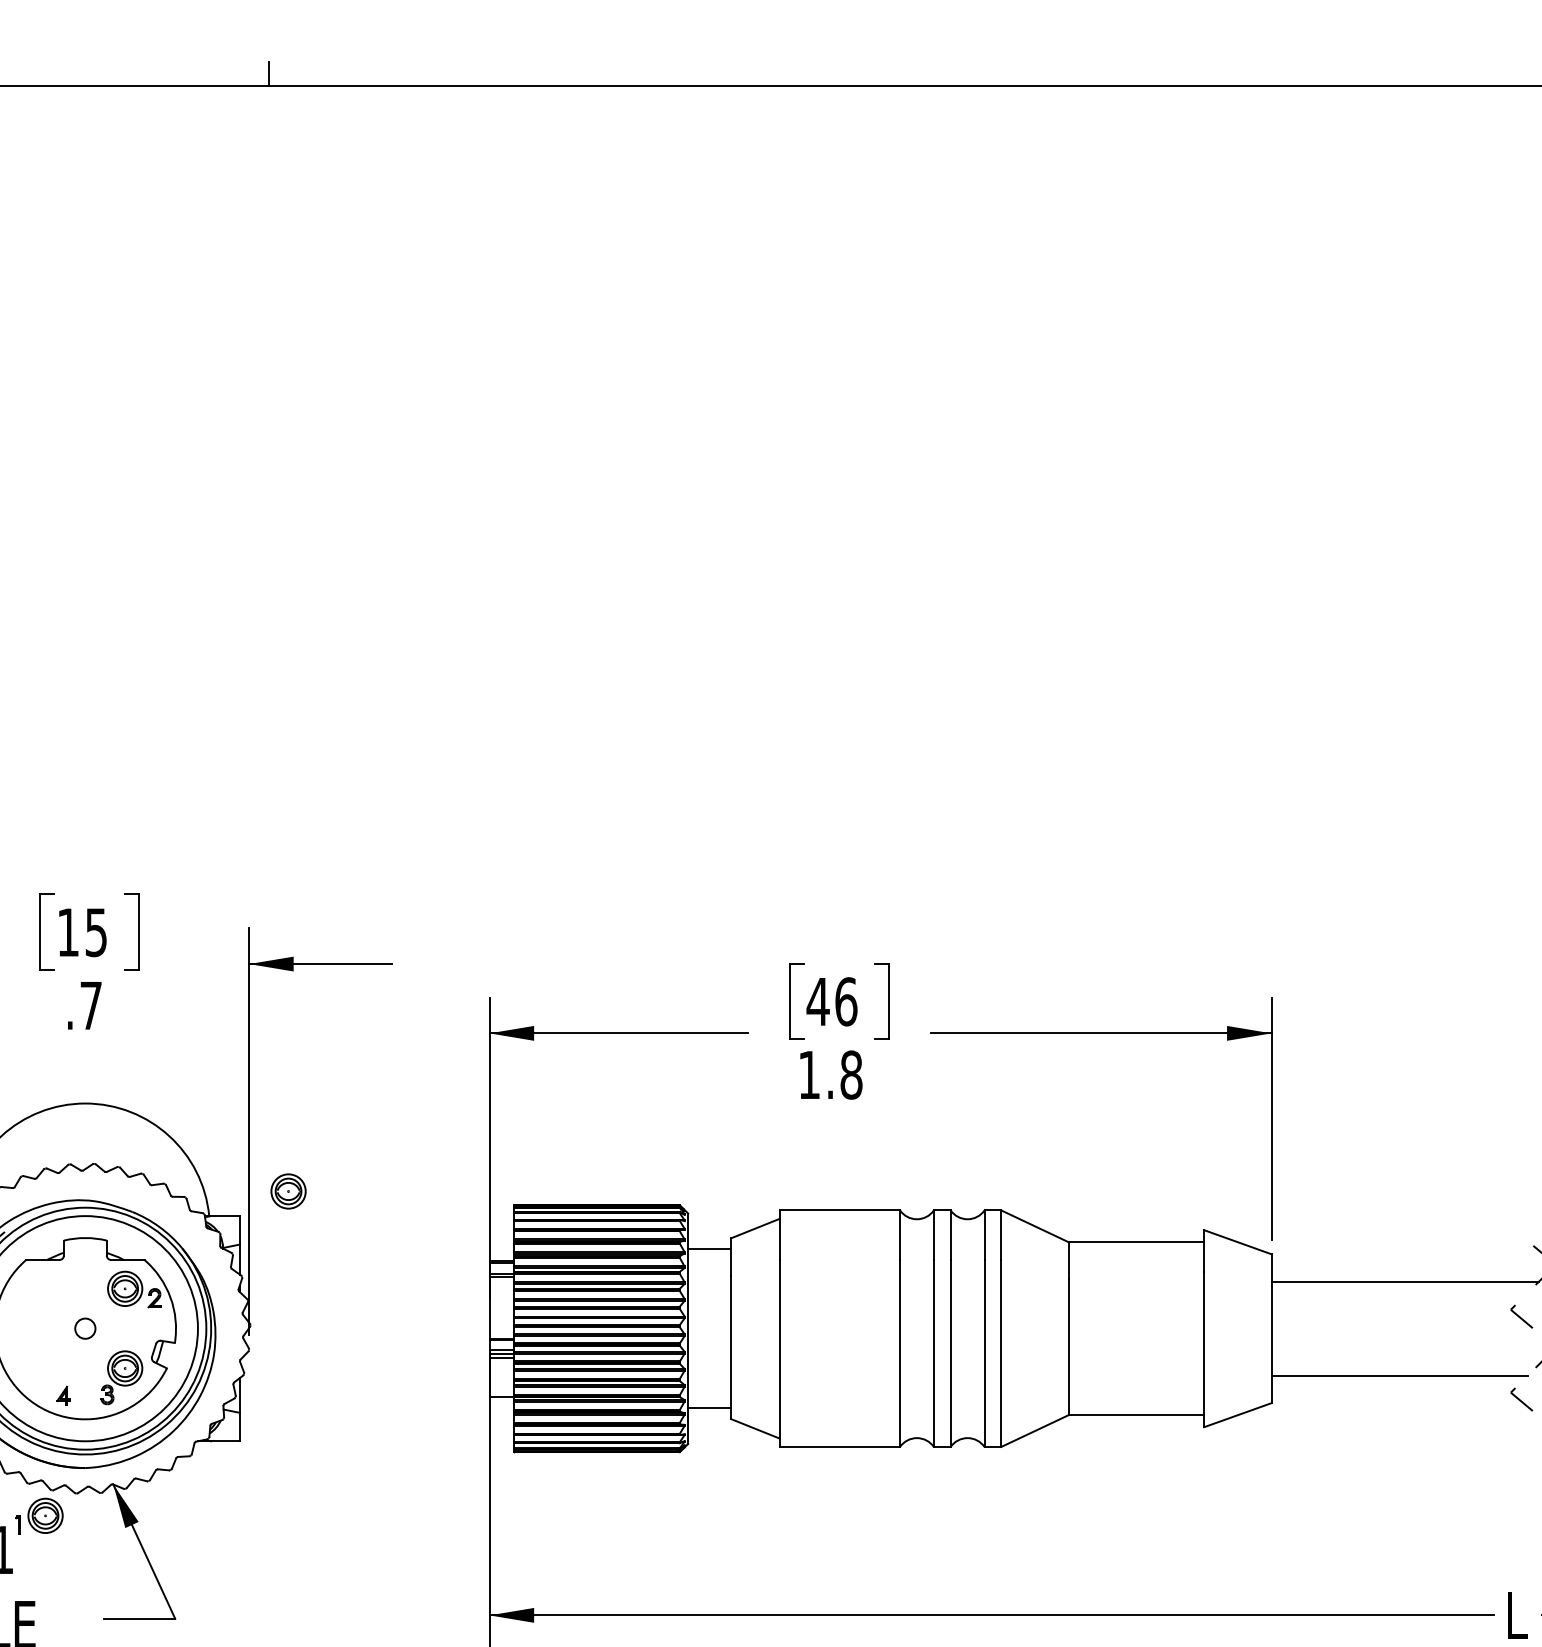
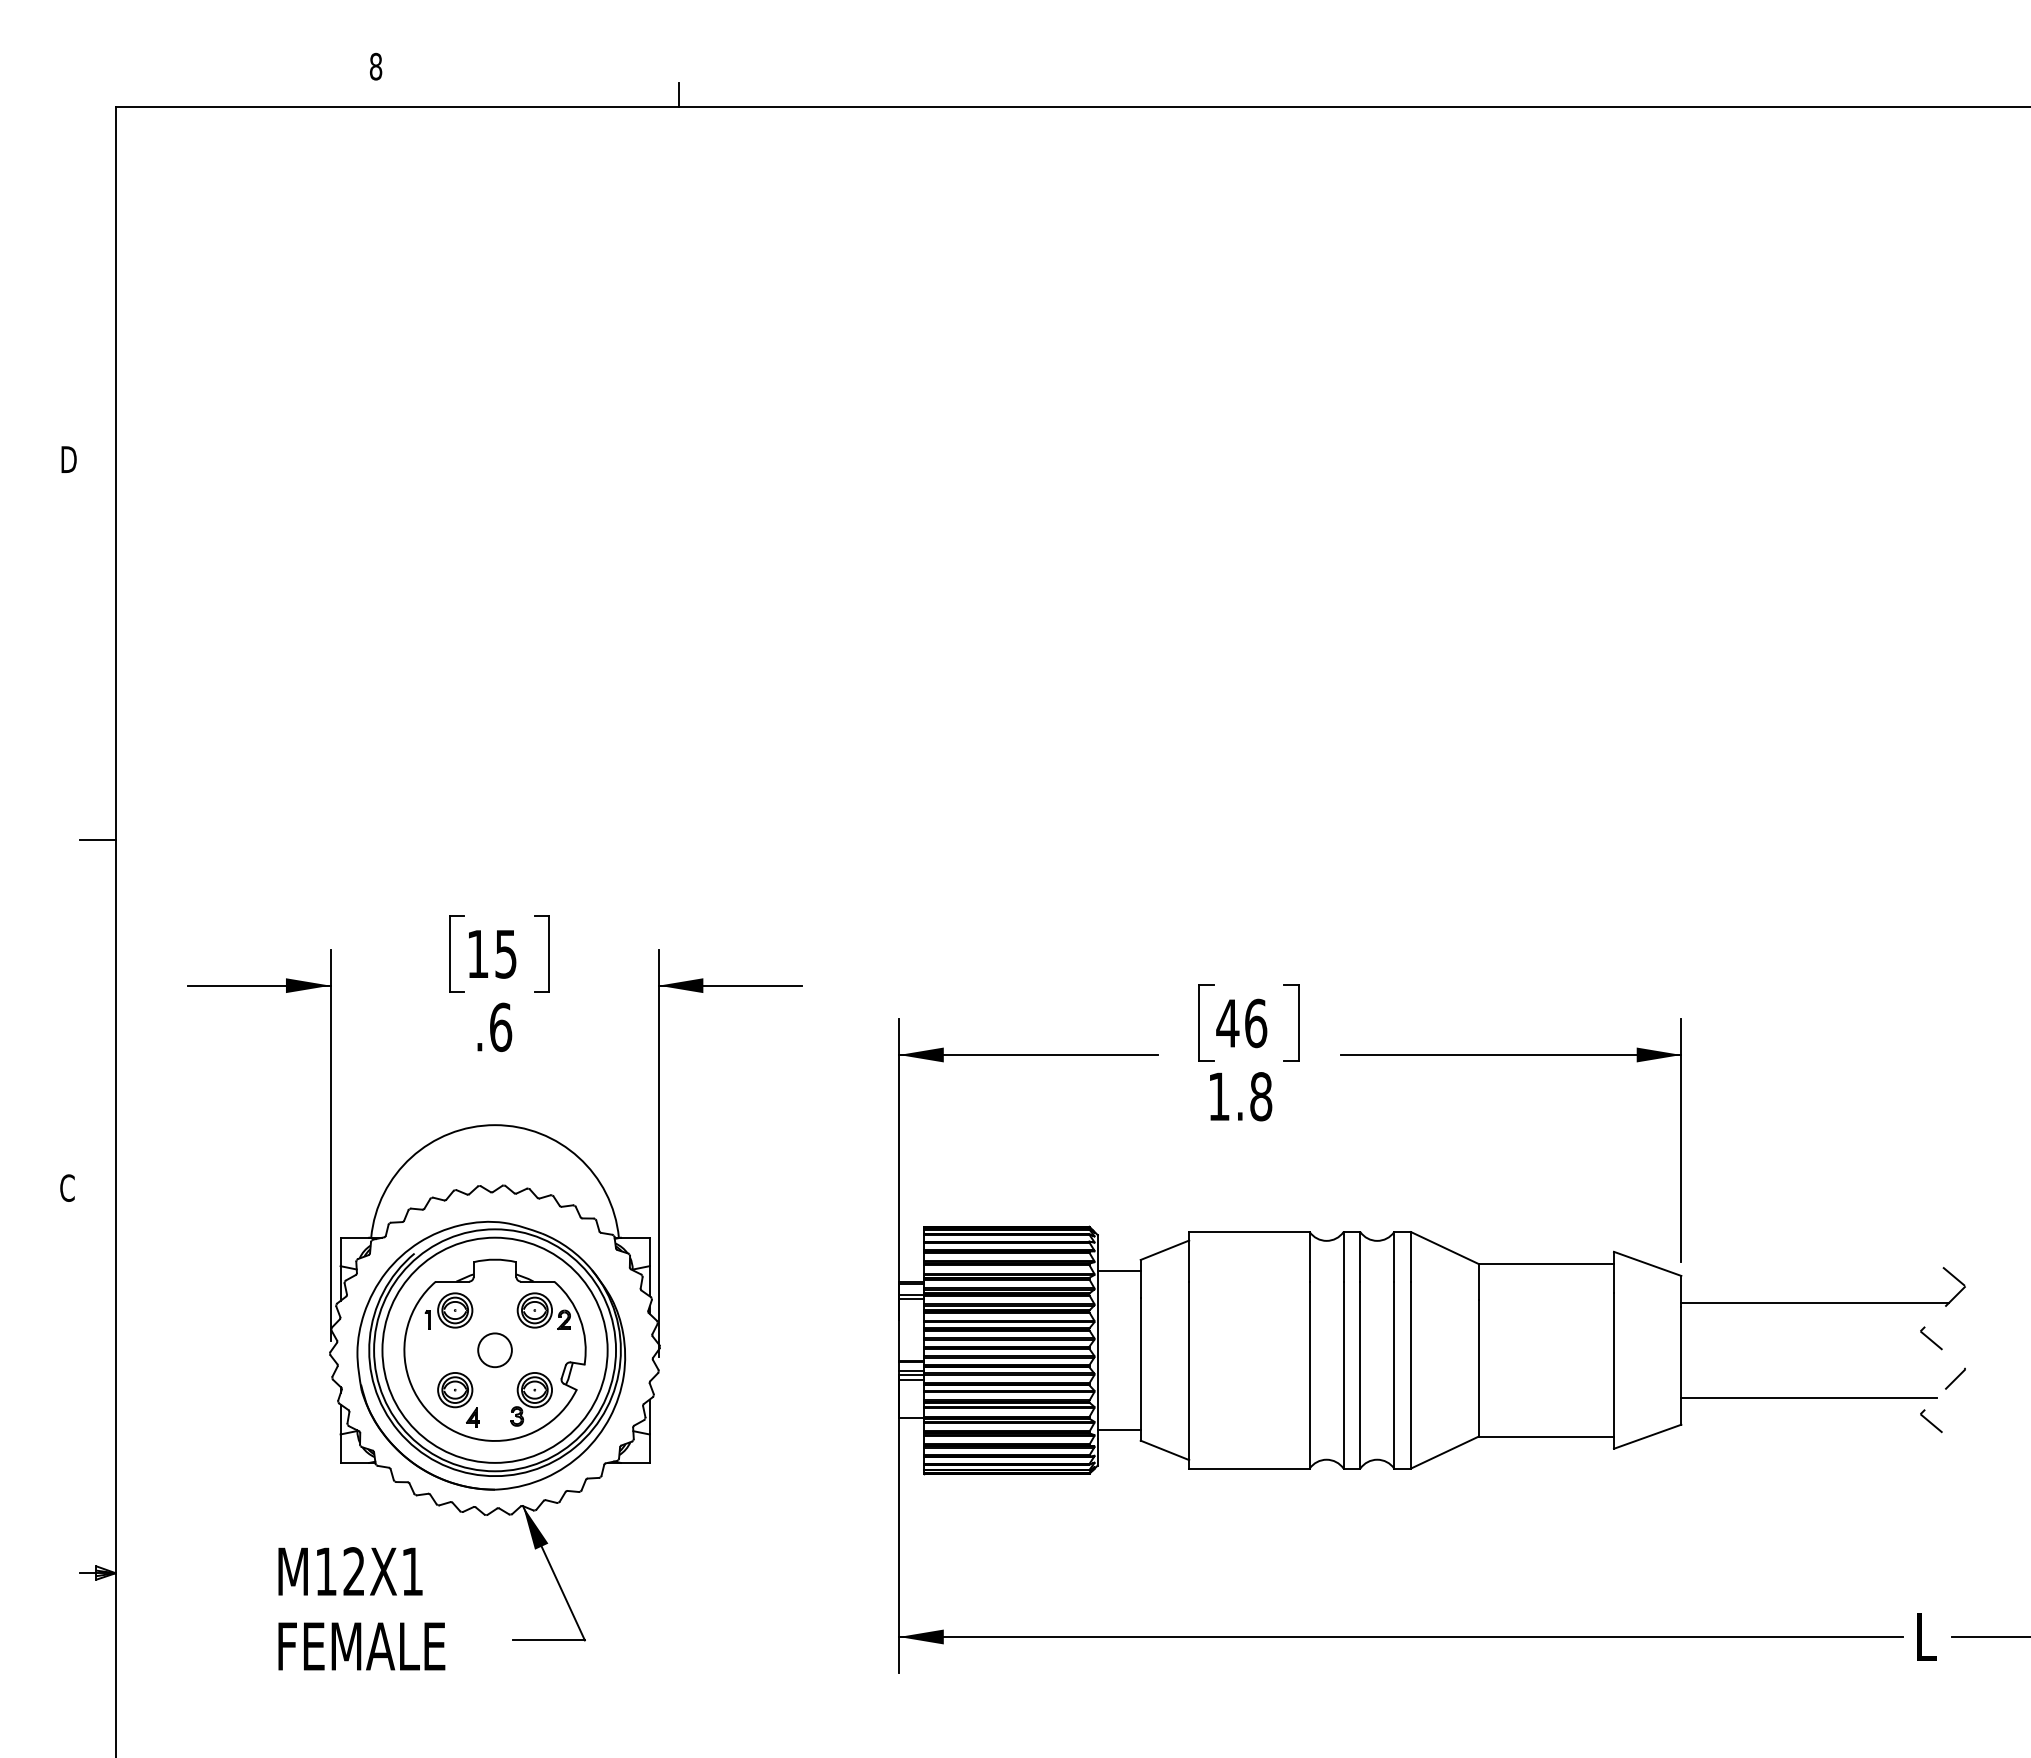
text: (91, 1005) -> (501, 1027), .7 -> .6
part: (288, 1191) -> (455, 1390), moved
circle: (84, 1328) -> (494, 1350), size x1.67
part: (38, 1515) -> (448, 1310), moved

